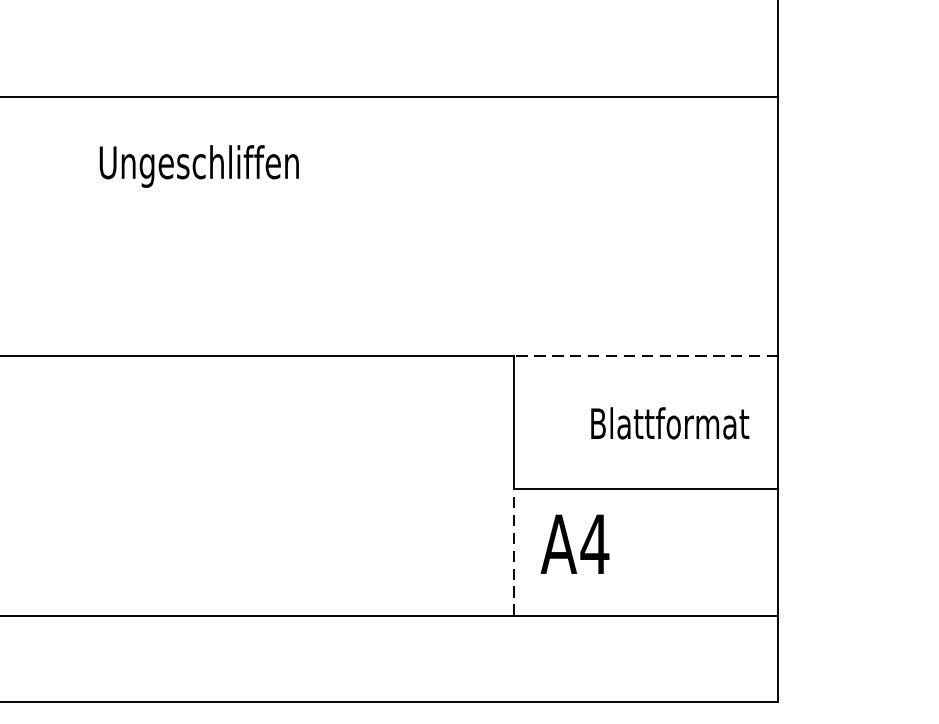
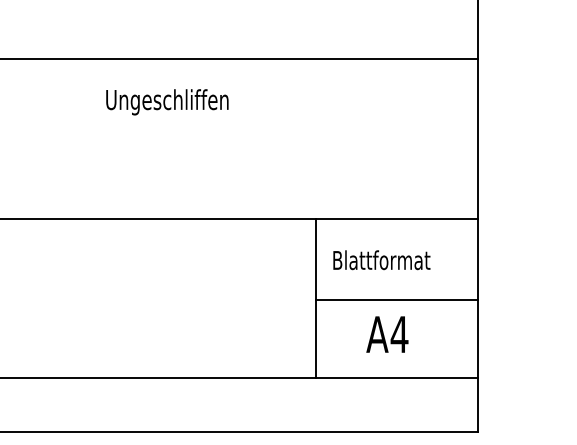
text: (199, 166) -> (167, 102), moved
line: (645, 355) -> (396, 218), dashed -> solid
text: (669, 423) -> (381, 260), moved
text: (575, 544) -> (387, 334), moved
line: (513, 550) -> (315, 338), dashed -> solid

